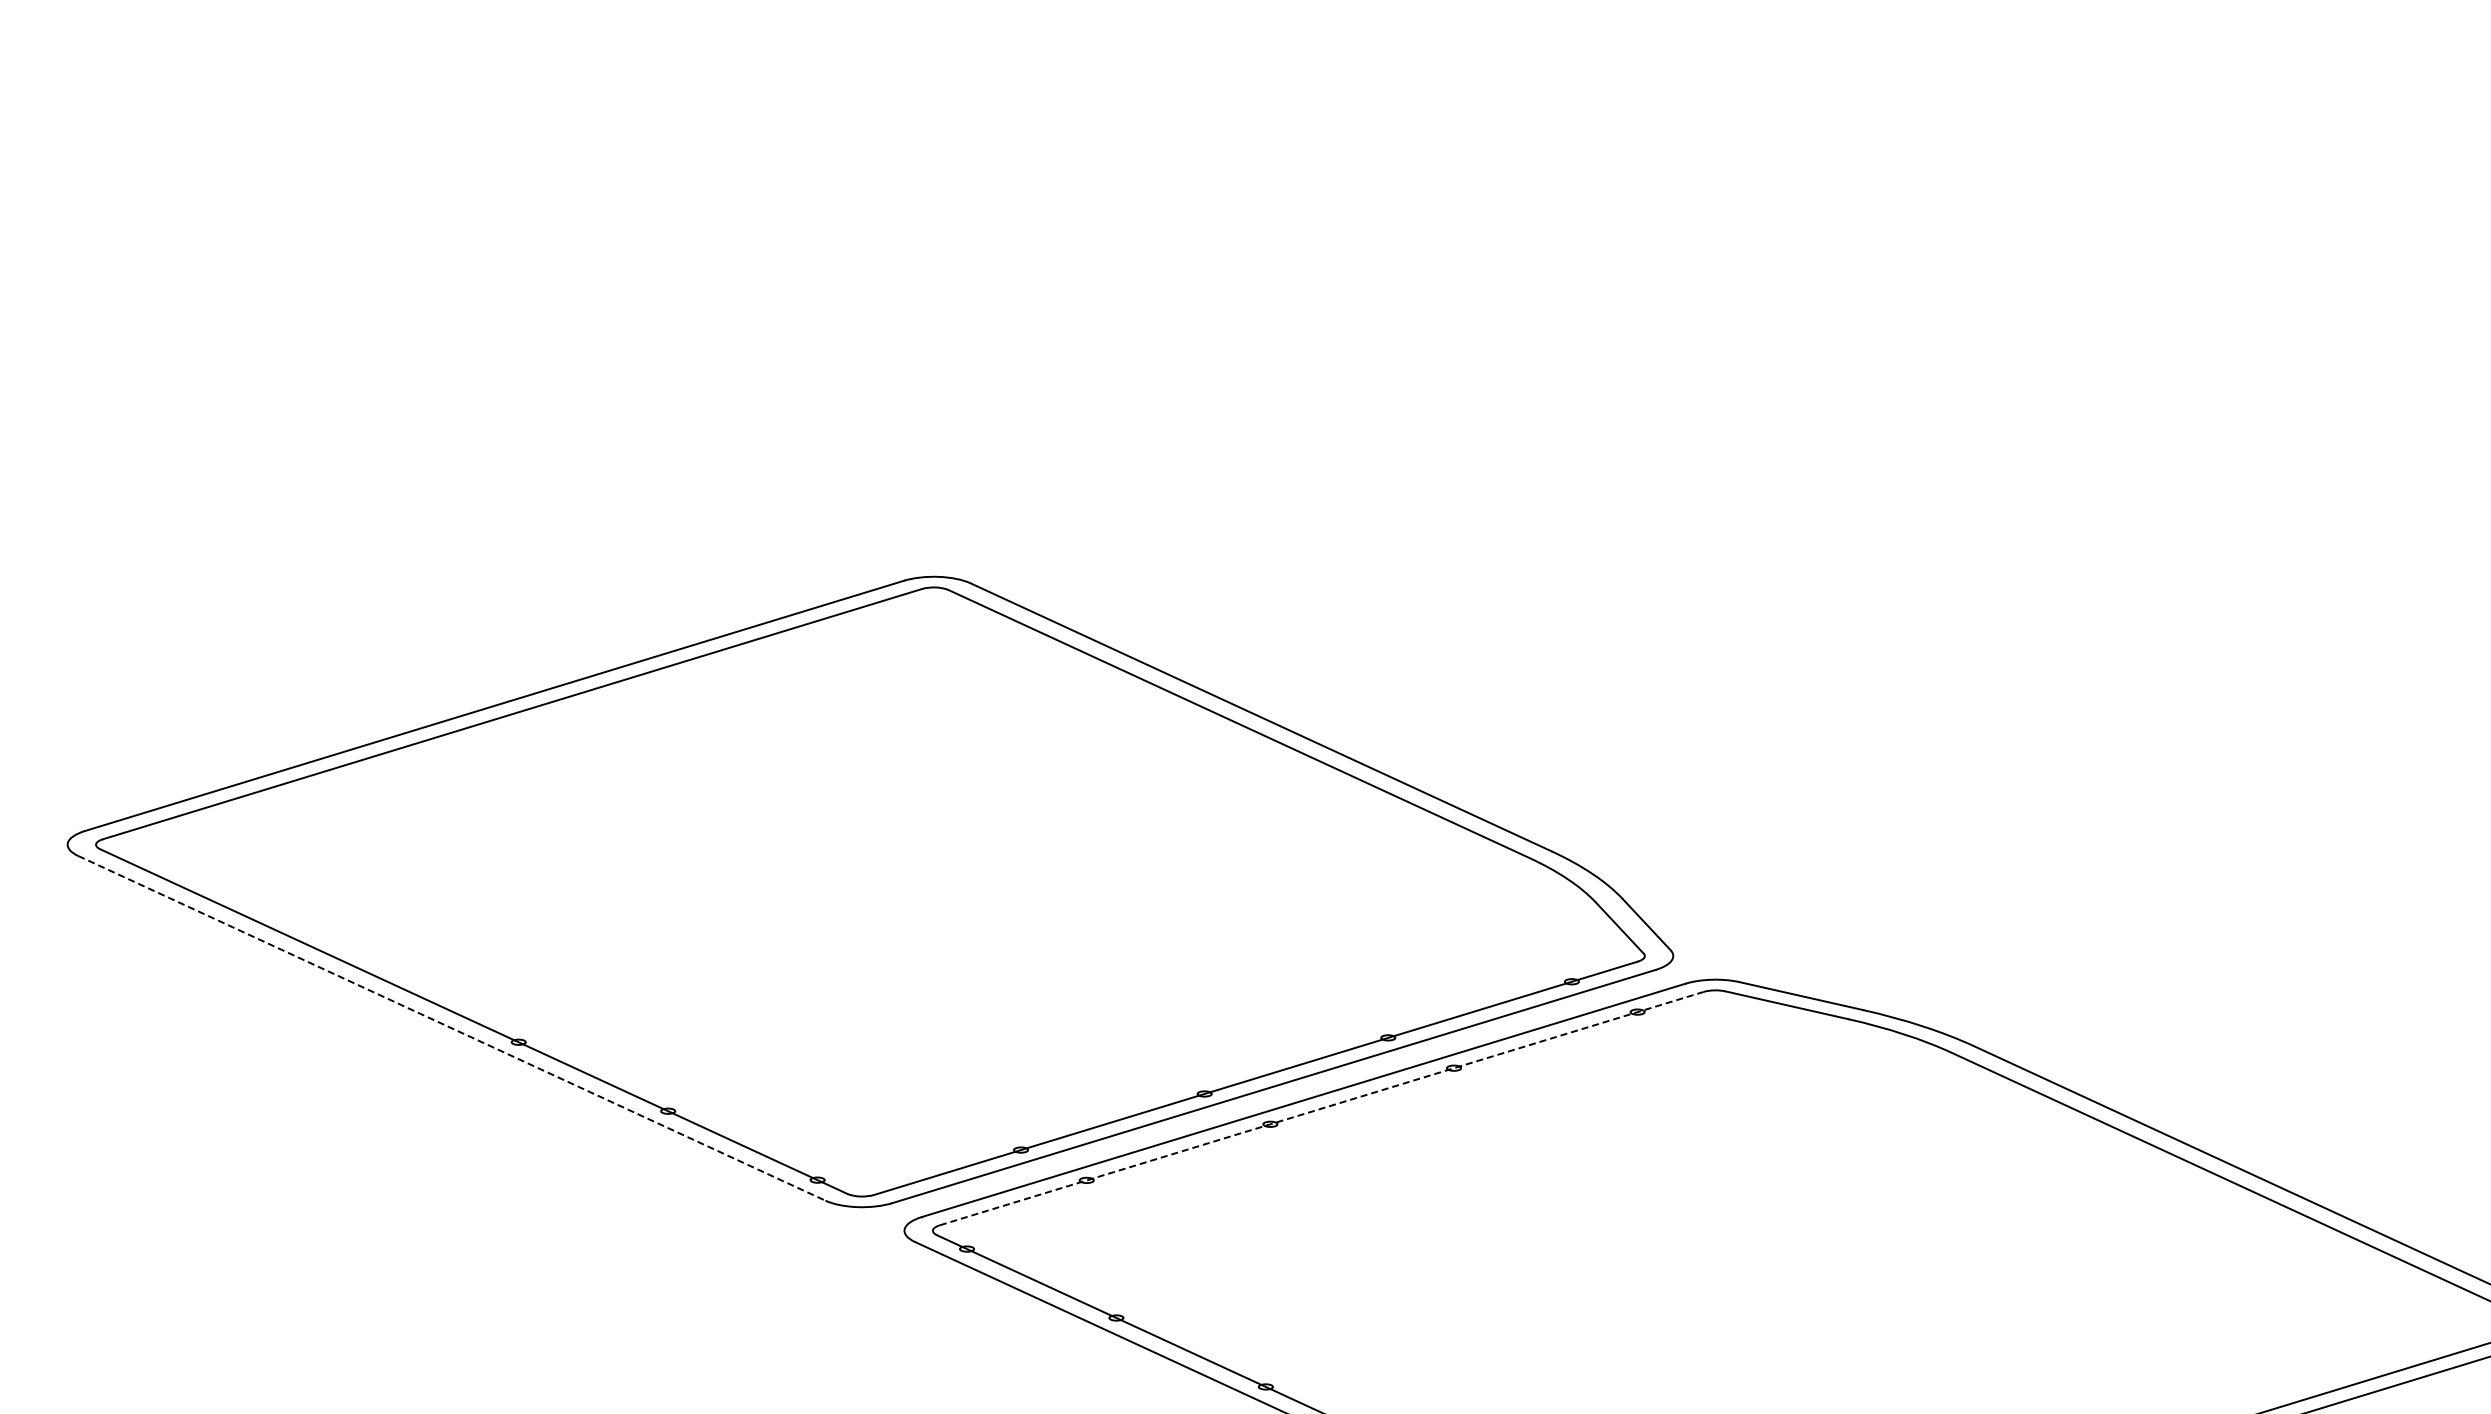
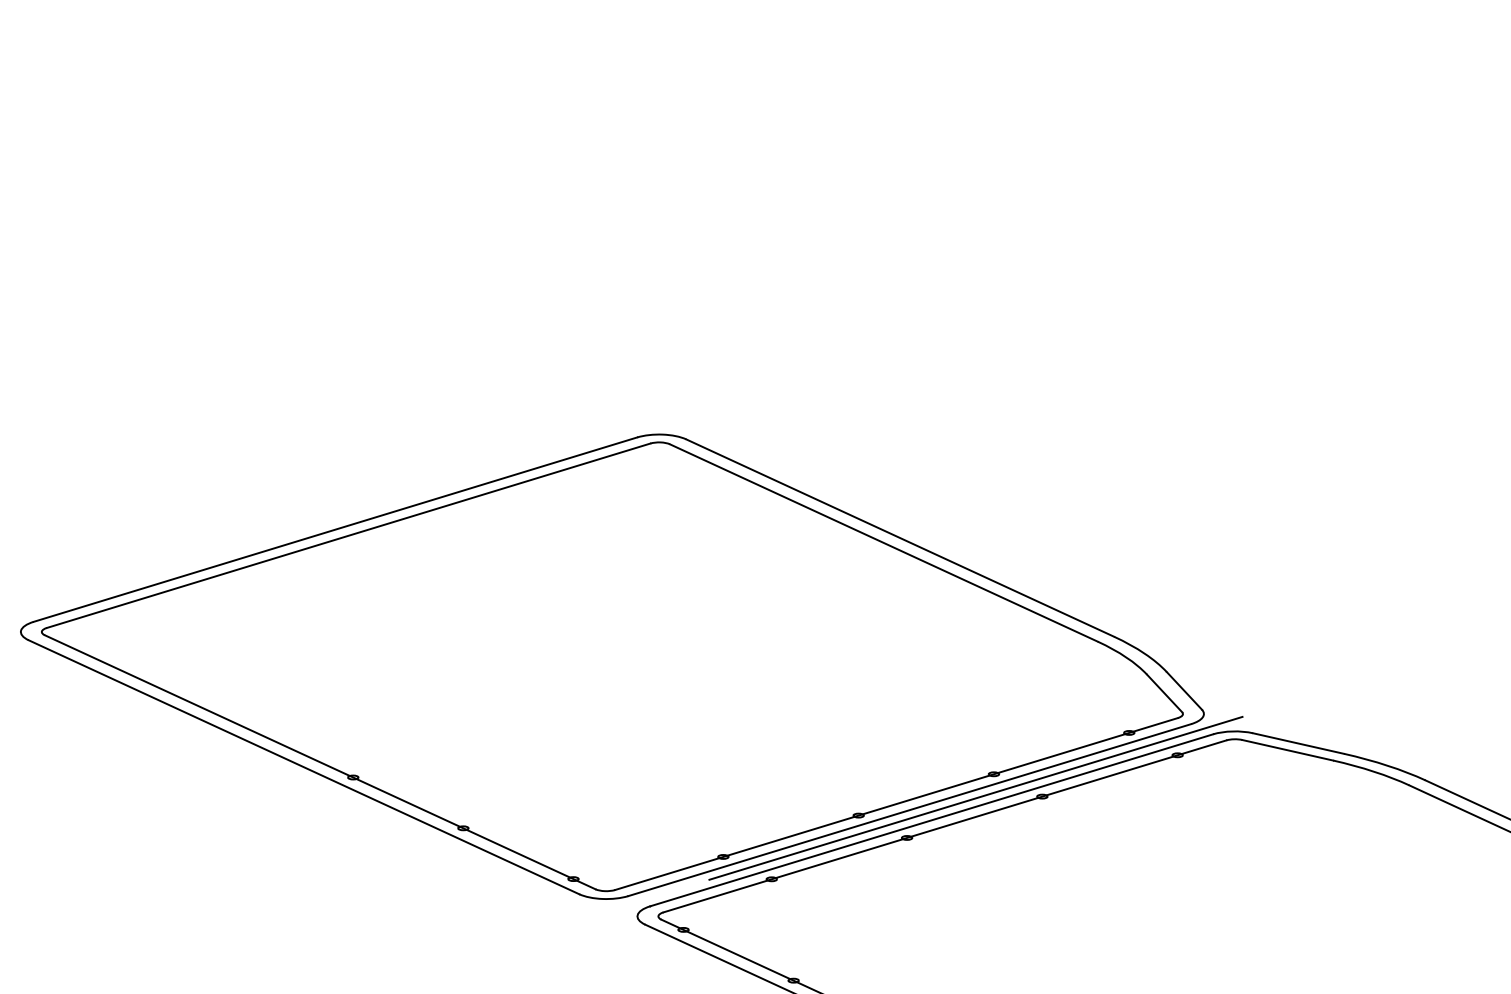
line: (452, 1028) -> (304, 767), dashed -> solid
line: (1363, 1070) -> (975, 798), added
line: (1322, 1108) -> (945, 826), dashed -> solid

